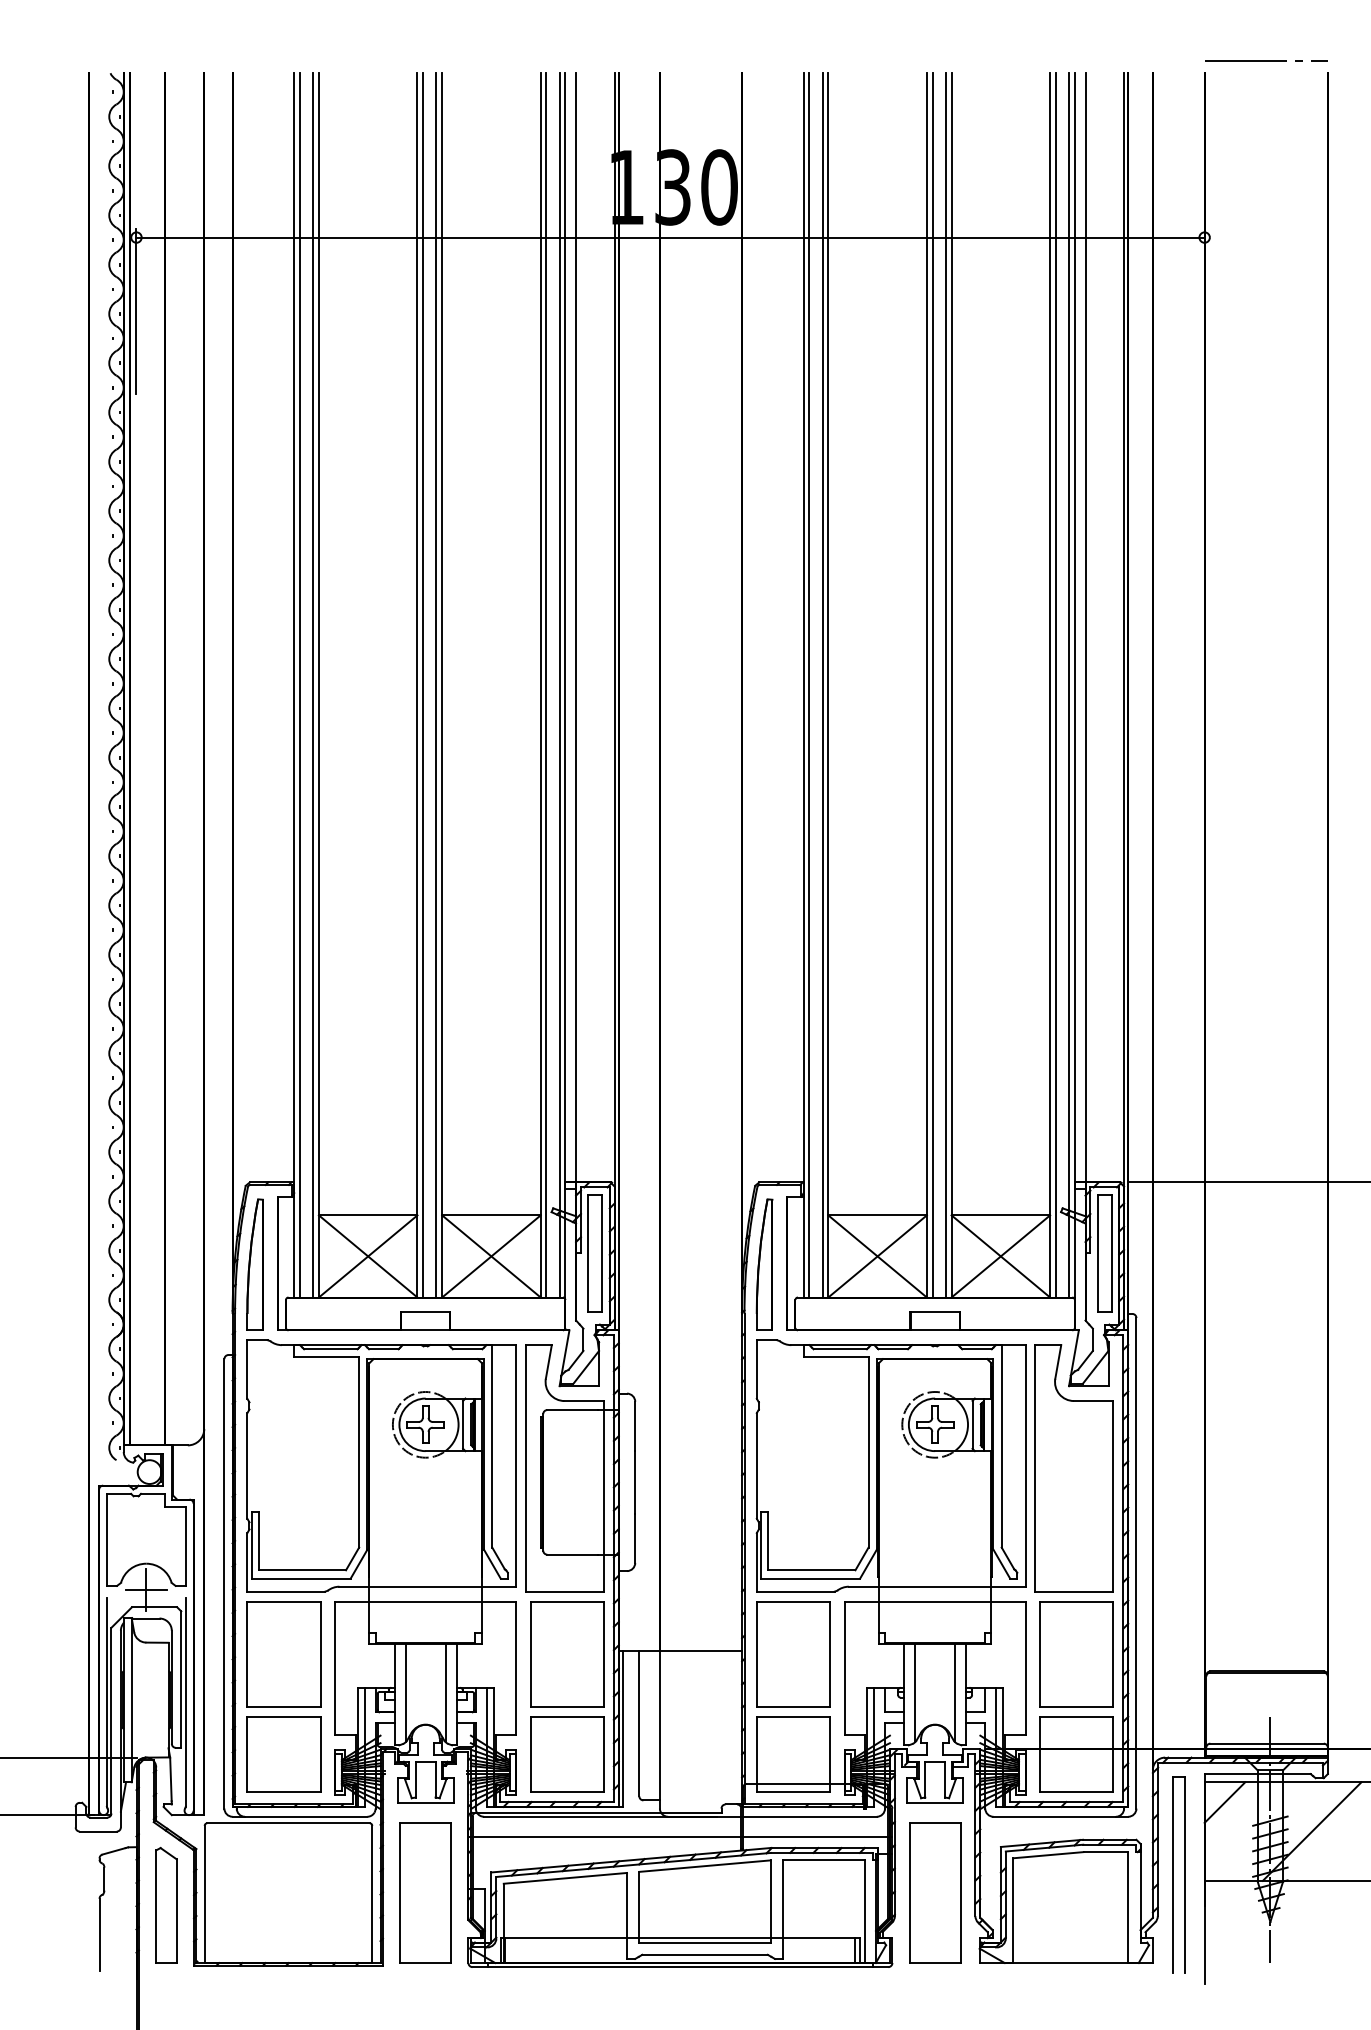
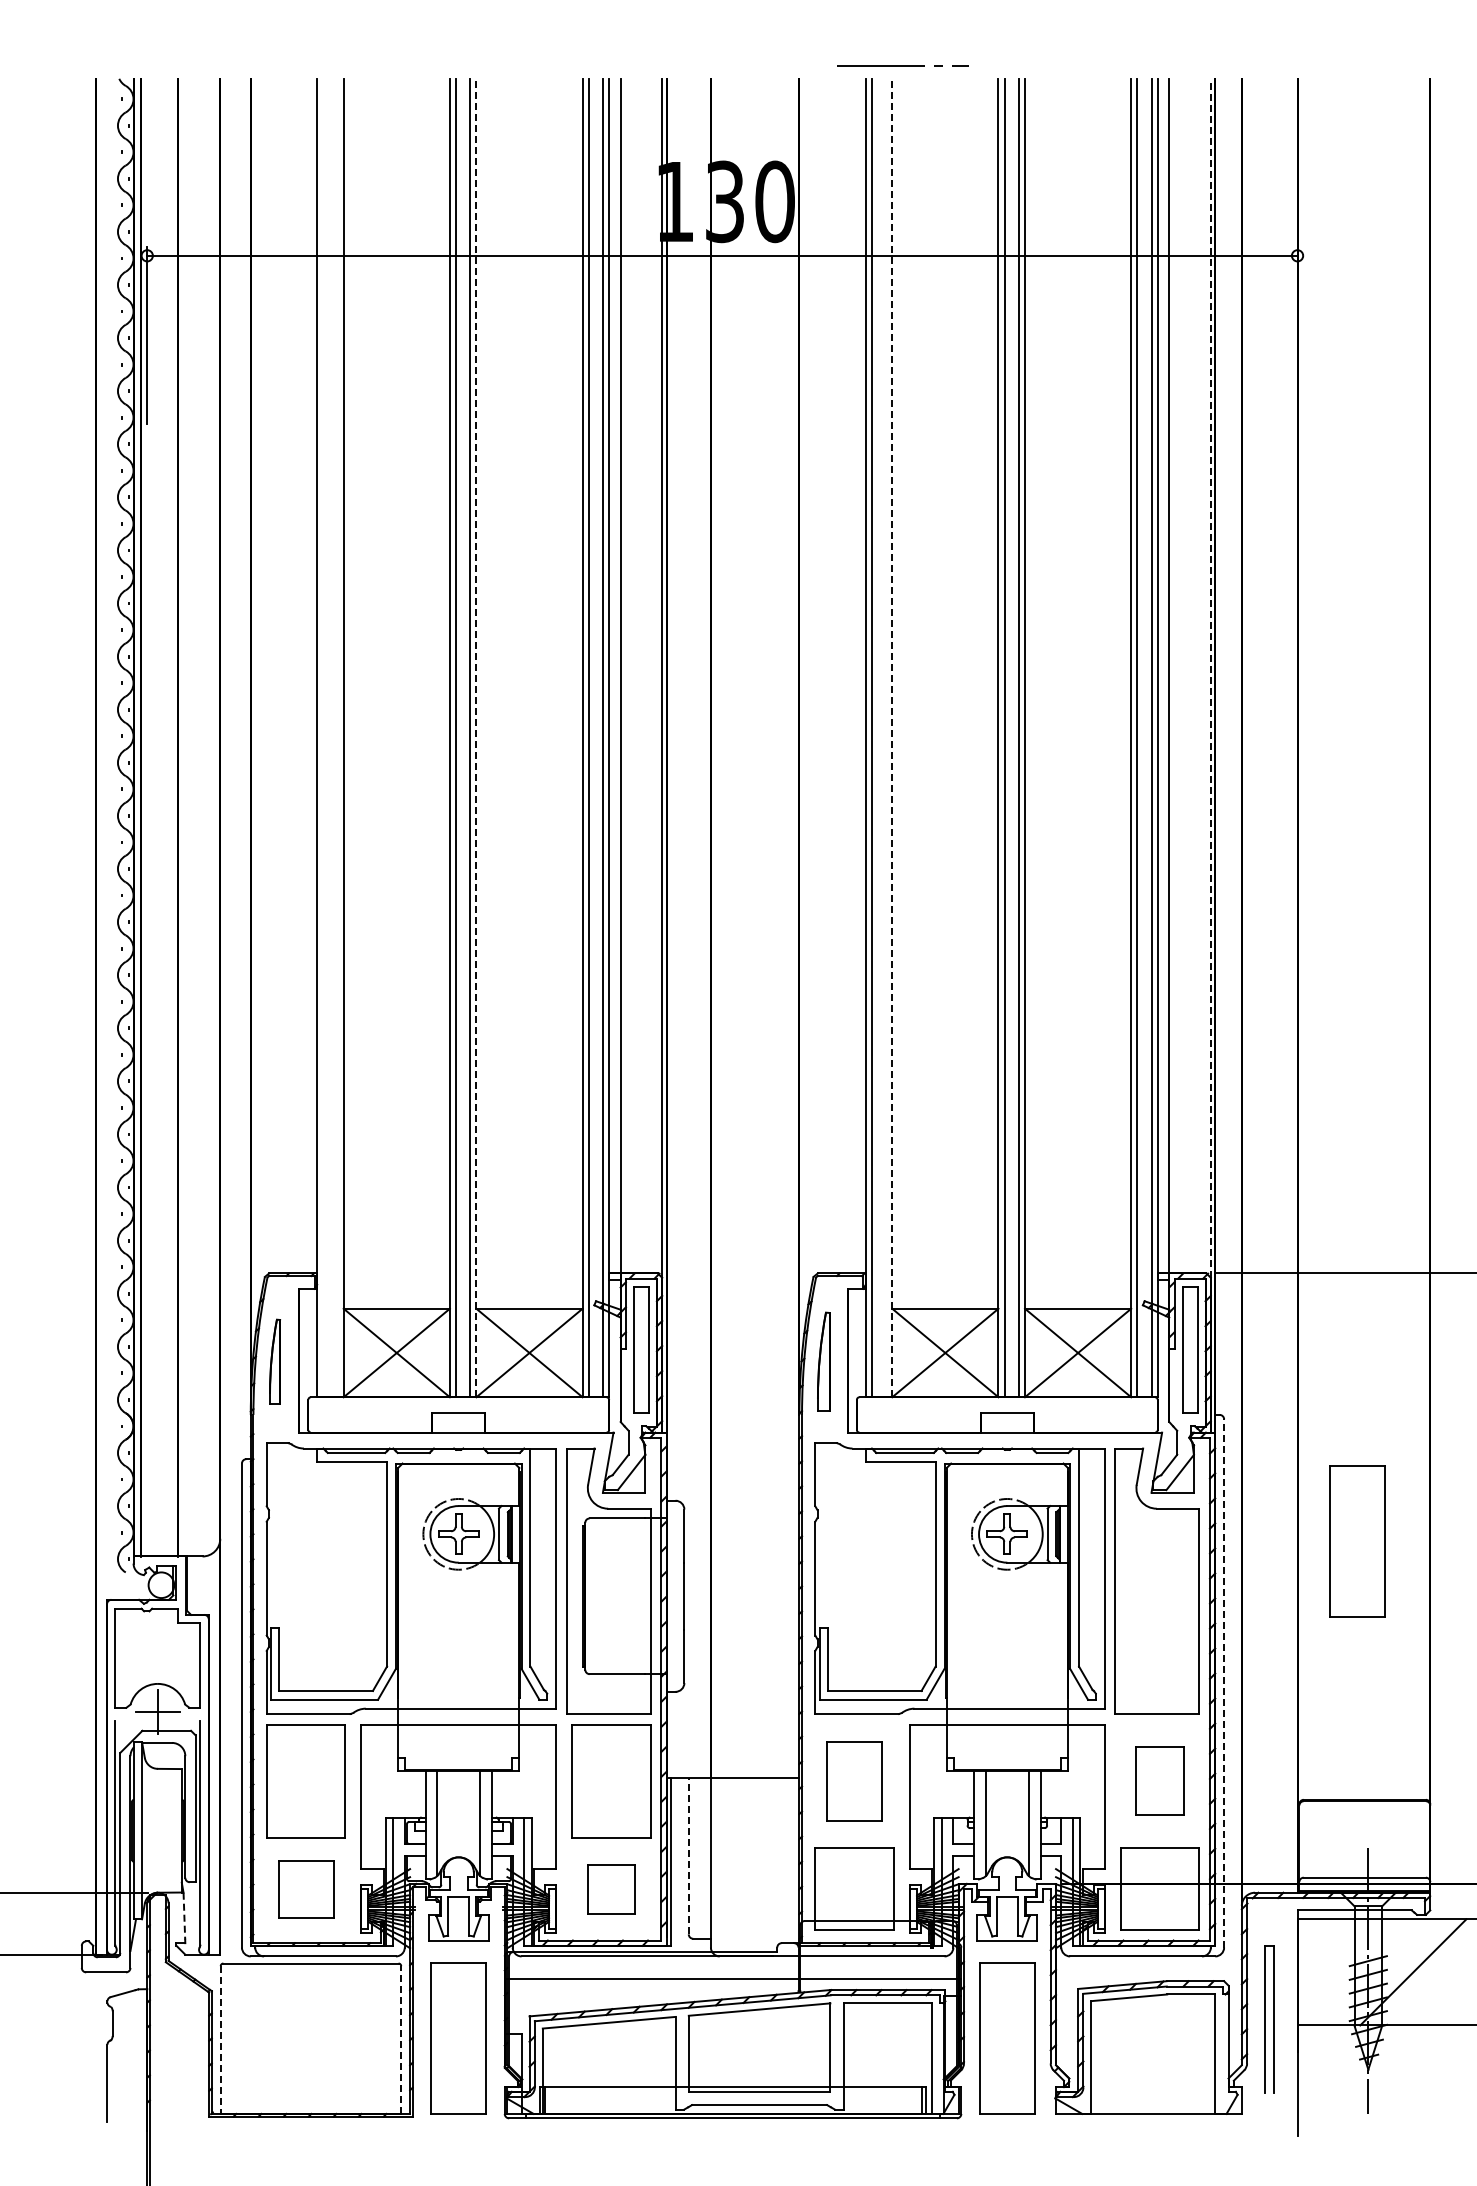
line: (1265, 60) -> (902, 65), moved
line: (1123, 629) -> (1210, 677), solid -> dashed
line: (300, 684) -> (323, 737), removed
line: (313, 684) -> (337, 737), removed
line: (442, 684) -> (476, 737), solid -> dashed
line: (822, 684) -> (886, 737), removed
line: (828, 684) -> (892, 737), solid -> dashed
part: (254, 1264) -> (274, 1361), size x0.6
part: (764, 1264) -> (823, 1361), size x0.7
part: (1260, 1431) -> (1357, 1541), added
line: (1136, 1562) -> (1224, 1682), solid -> dashed
part: (793, 1654) -> (854, 1781), size x0.7
part: (1076, 1654) -> (1159, 1781), size x0.6
line: (639, 1723) -> (688, 1855), solid -> dashed
part: (283, 1753) -> (305, 1888), size x0.7
part: (567, 1753) -> (611, 1888), size x0.6
line: (171, 1779) -> (184, 1916), solid -> dashed
line: (1225, 1802) -> (1319, 1941), removed
part: (1178, 1875) -> (1269, 2019), size x0.7
line: (204, 1894) -> (220, 2040), solid -> dashed
line: (372, 1894) -> (401, 2040), solid -> dashed
part: (166, 1905) -> (179, 2051), removed

